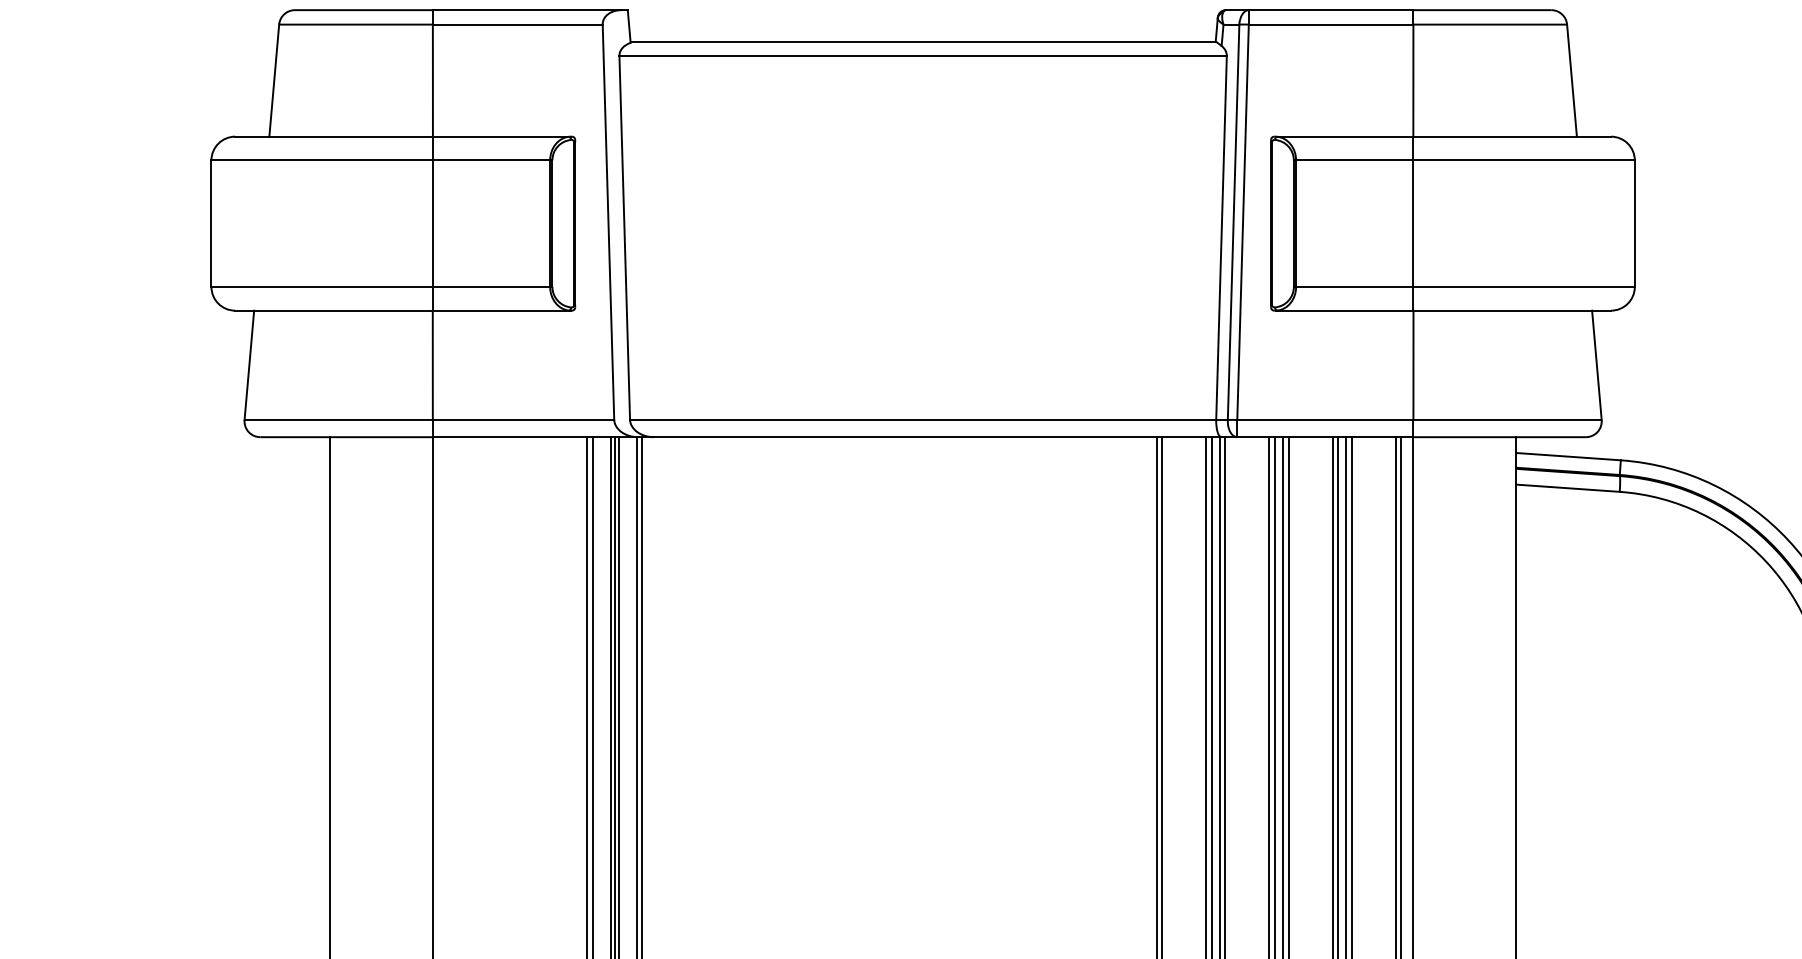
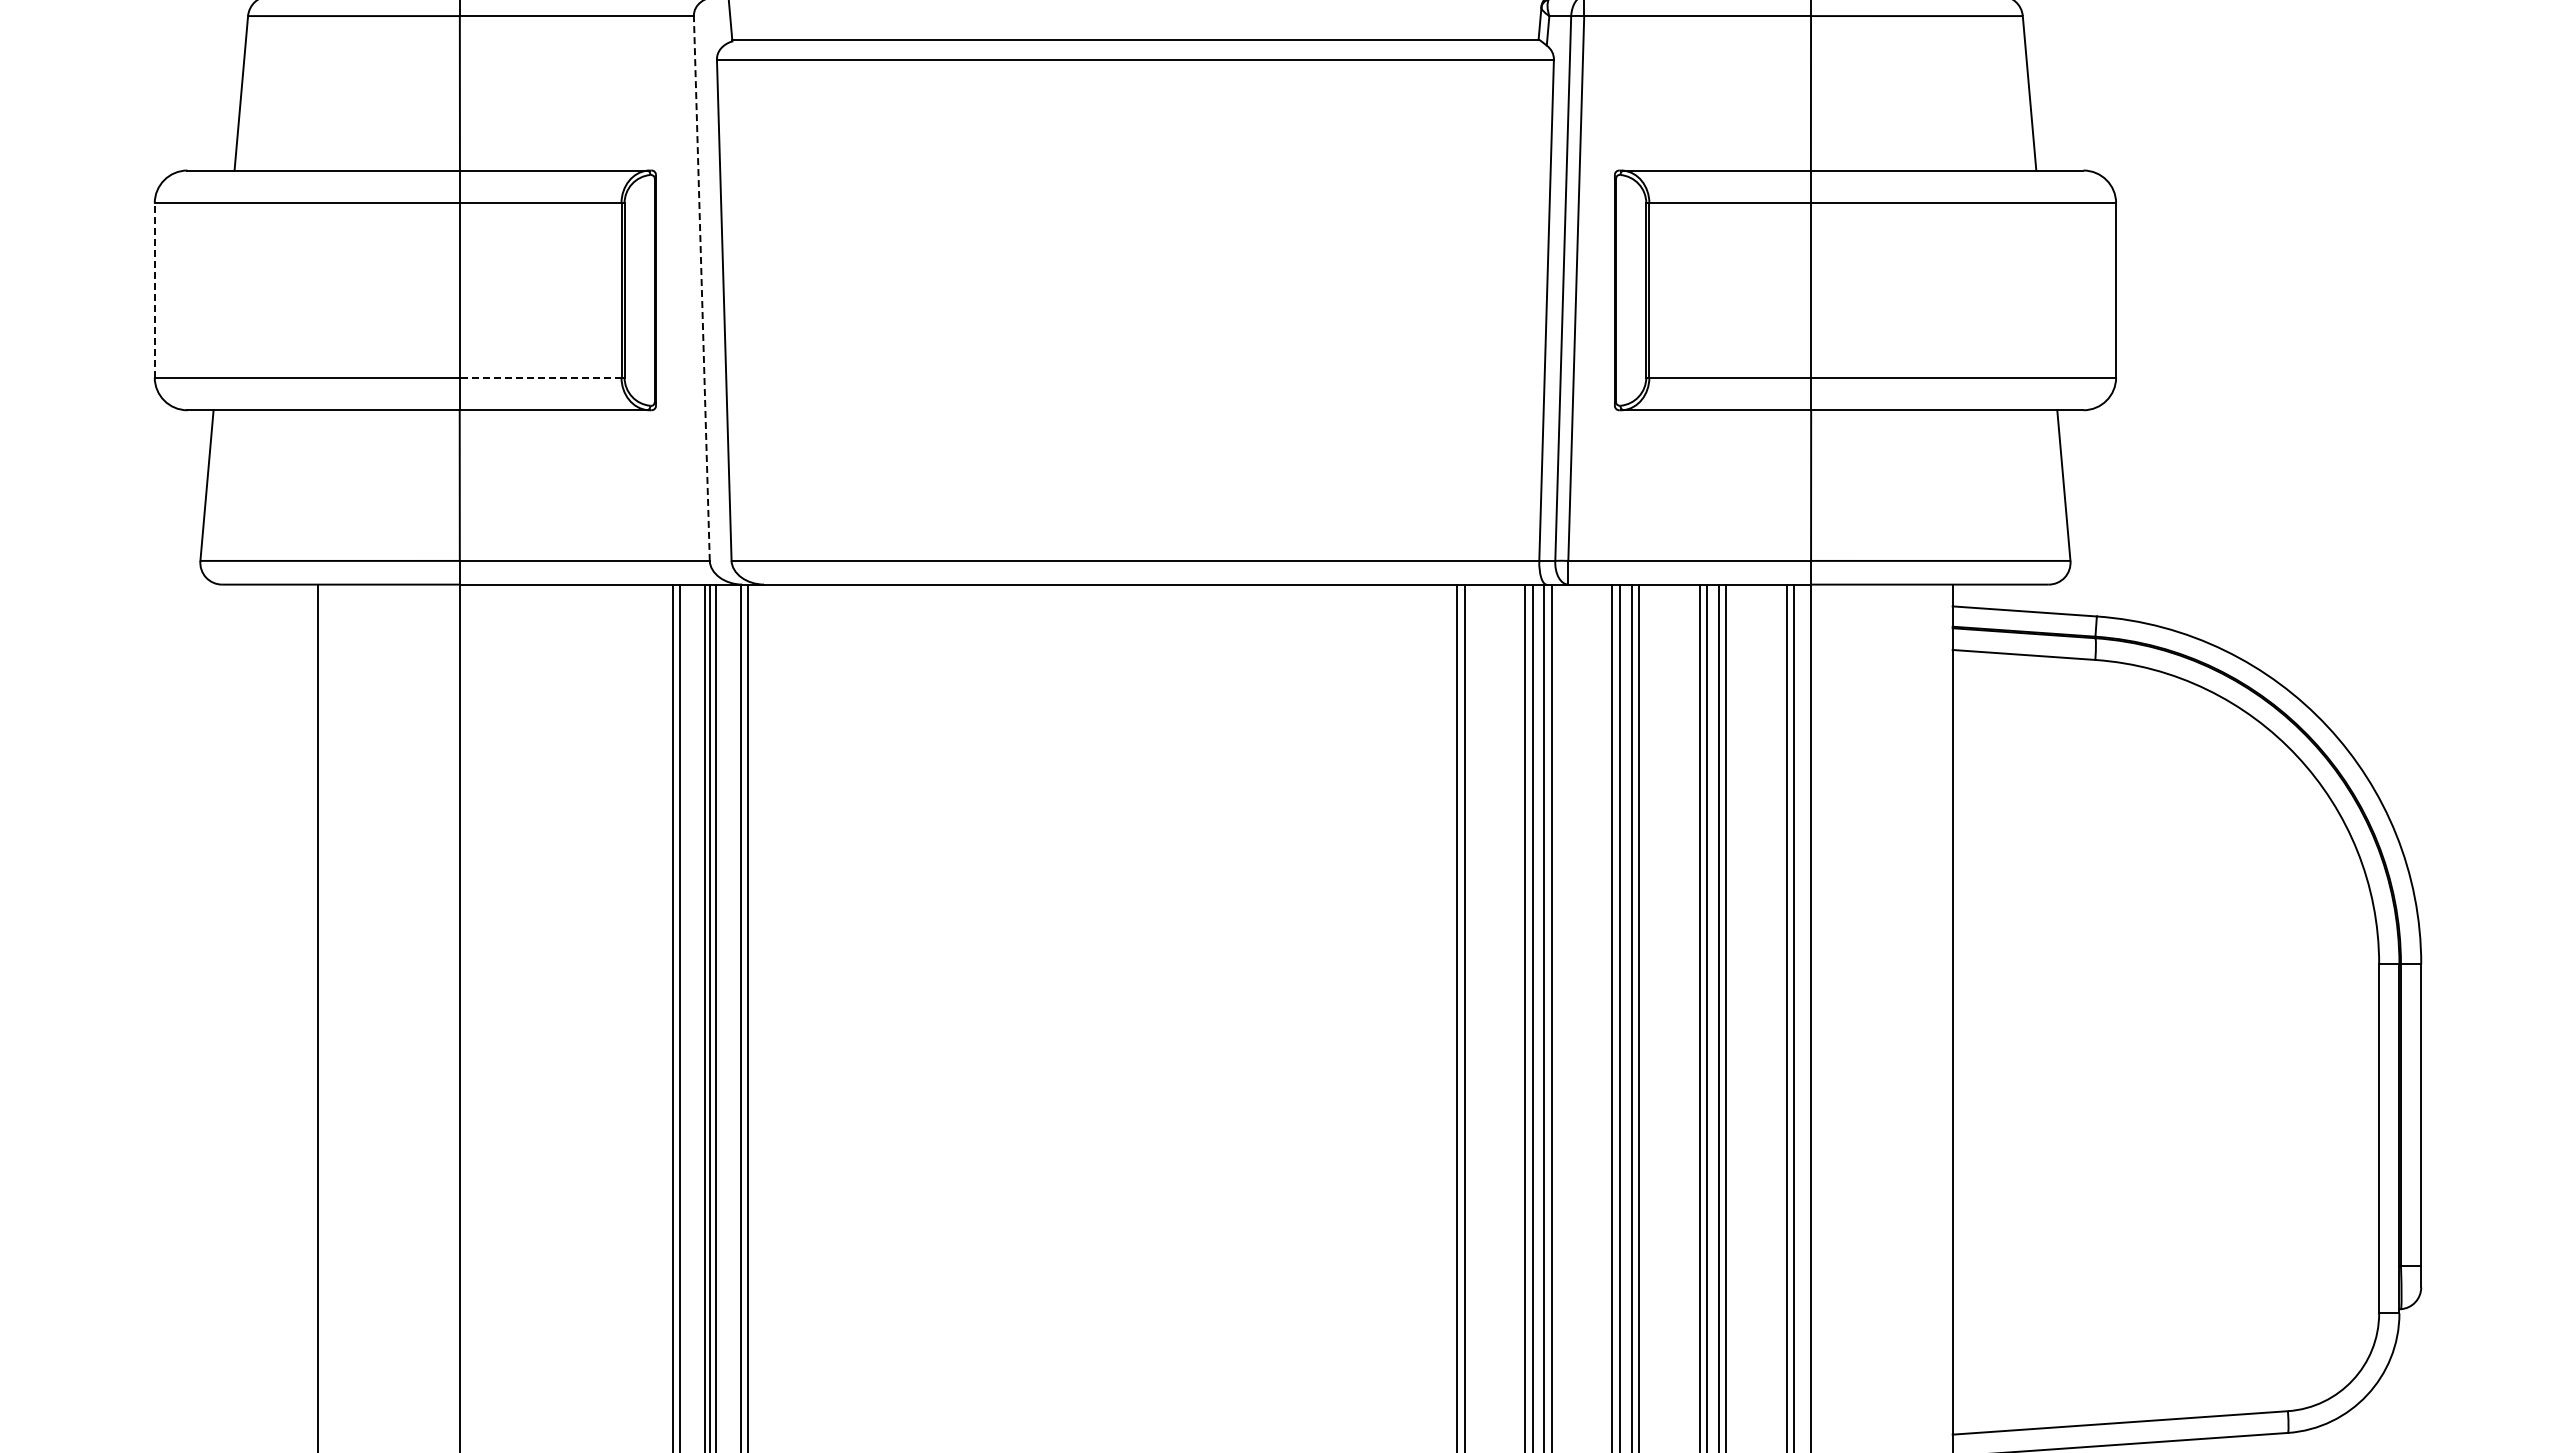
line: (608, 222) -> (701, 288), solid -> dashed
line: (211, 223) -> (154, 289), solid -> dashed
line: (491, 286) -> (540, 377), solid -> dashed

